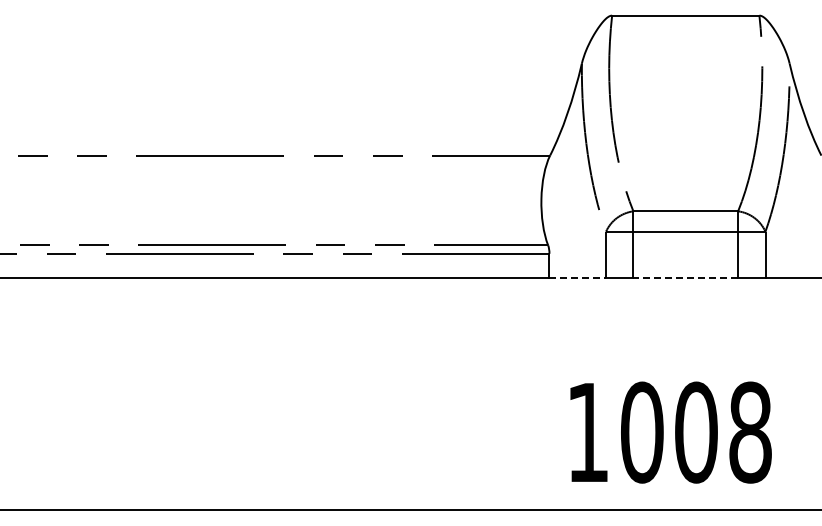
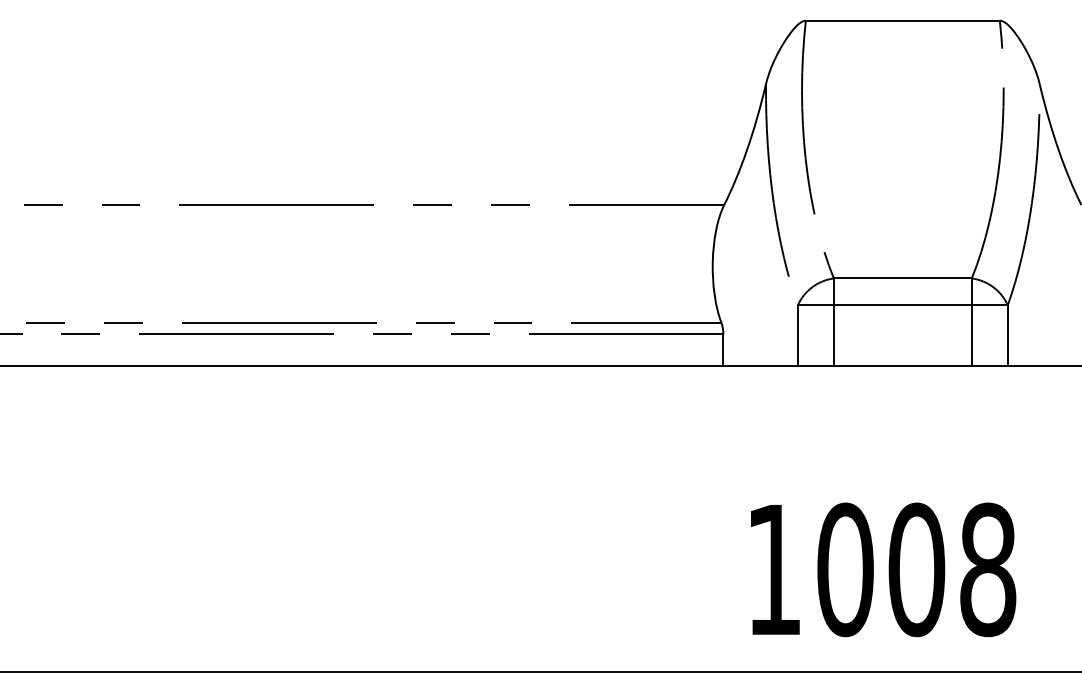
line: (578, 277) -> (761, 365), dashed -> solid
line: (685, 277) -> (902, 365), dashed -> solid

